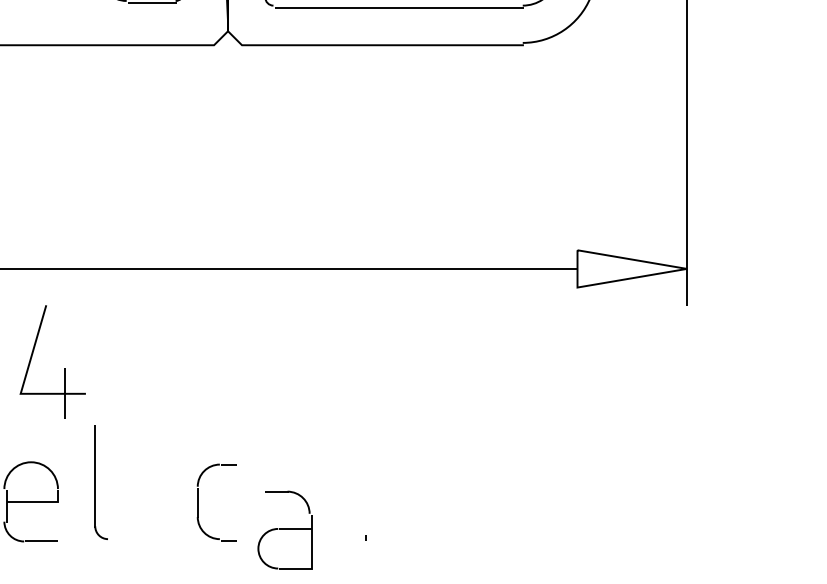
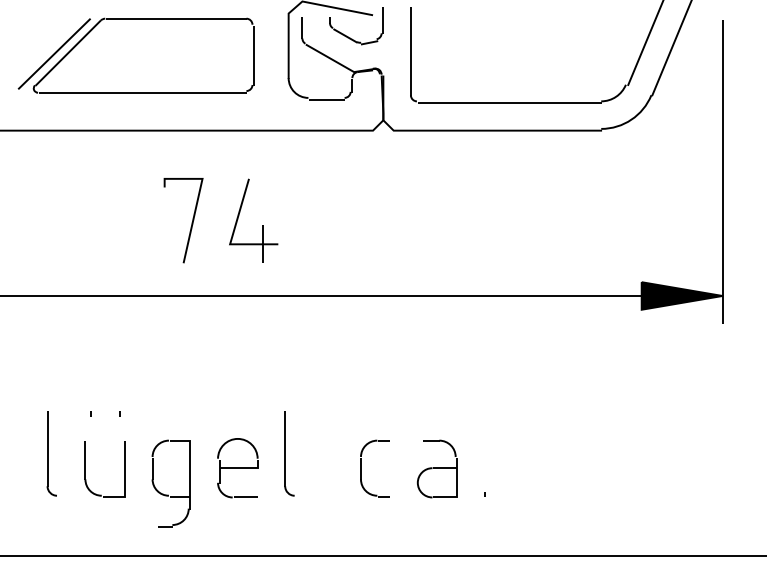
fill: (631, 268) -> (681, 295), added
part: (64, 368) -> (262, 225), moved
part: (283, 529) -> (436, 468), moved

